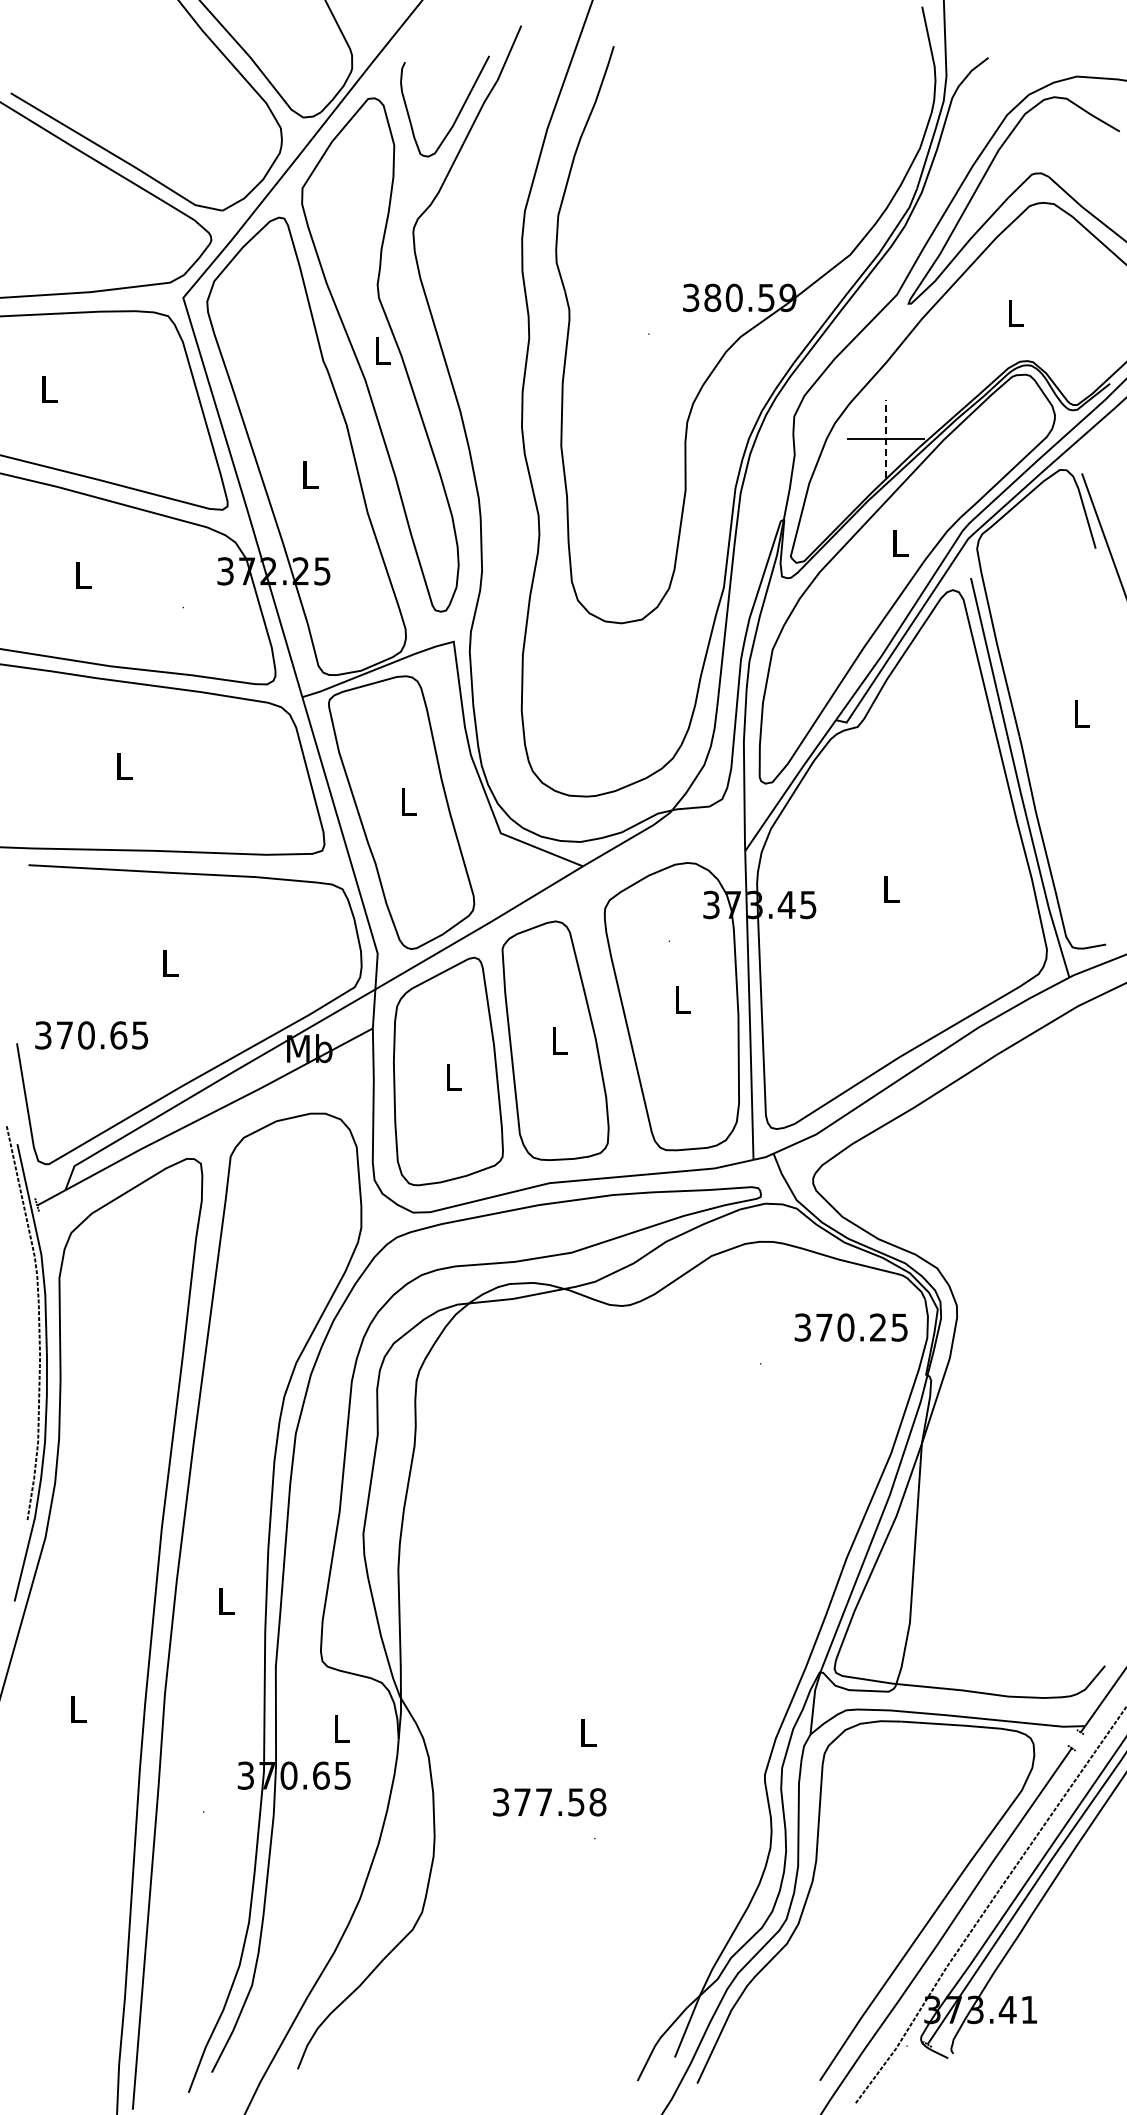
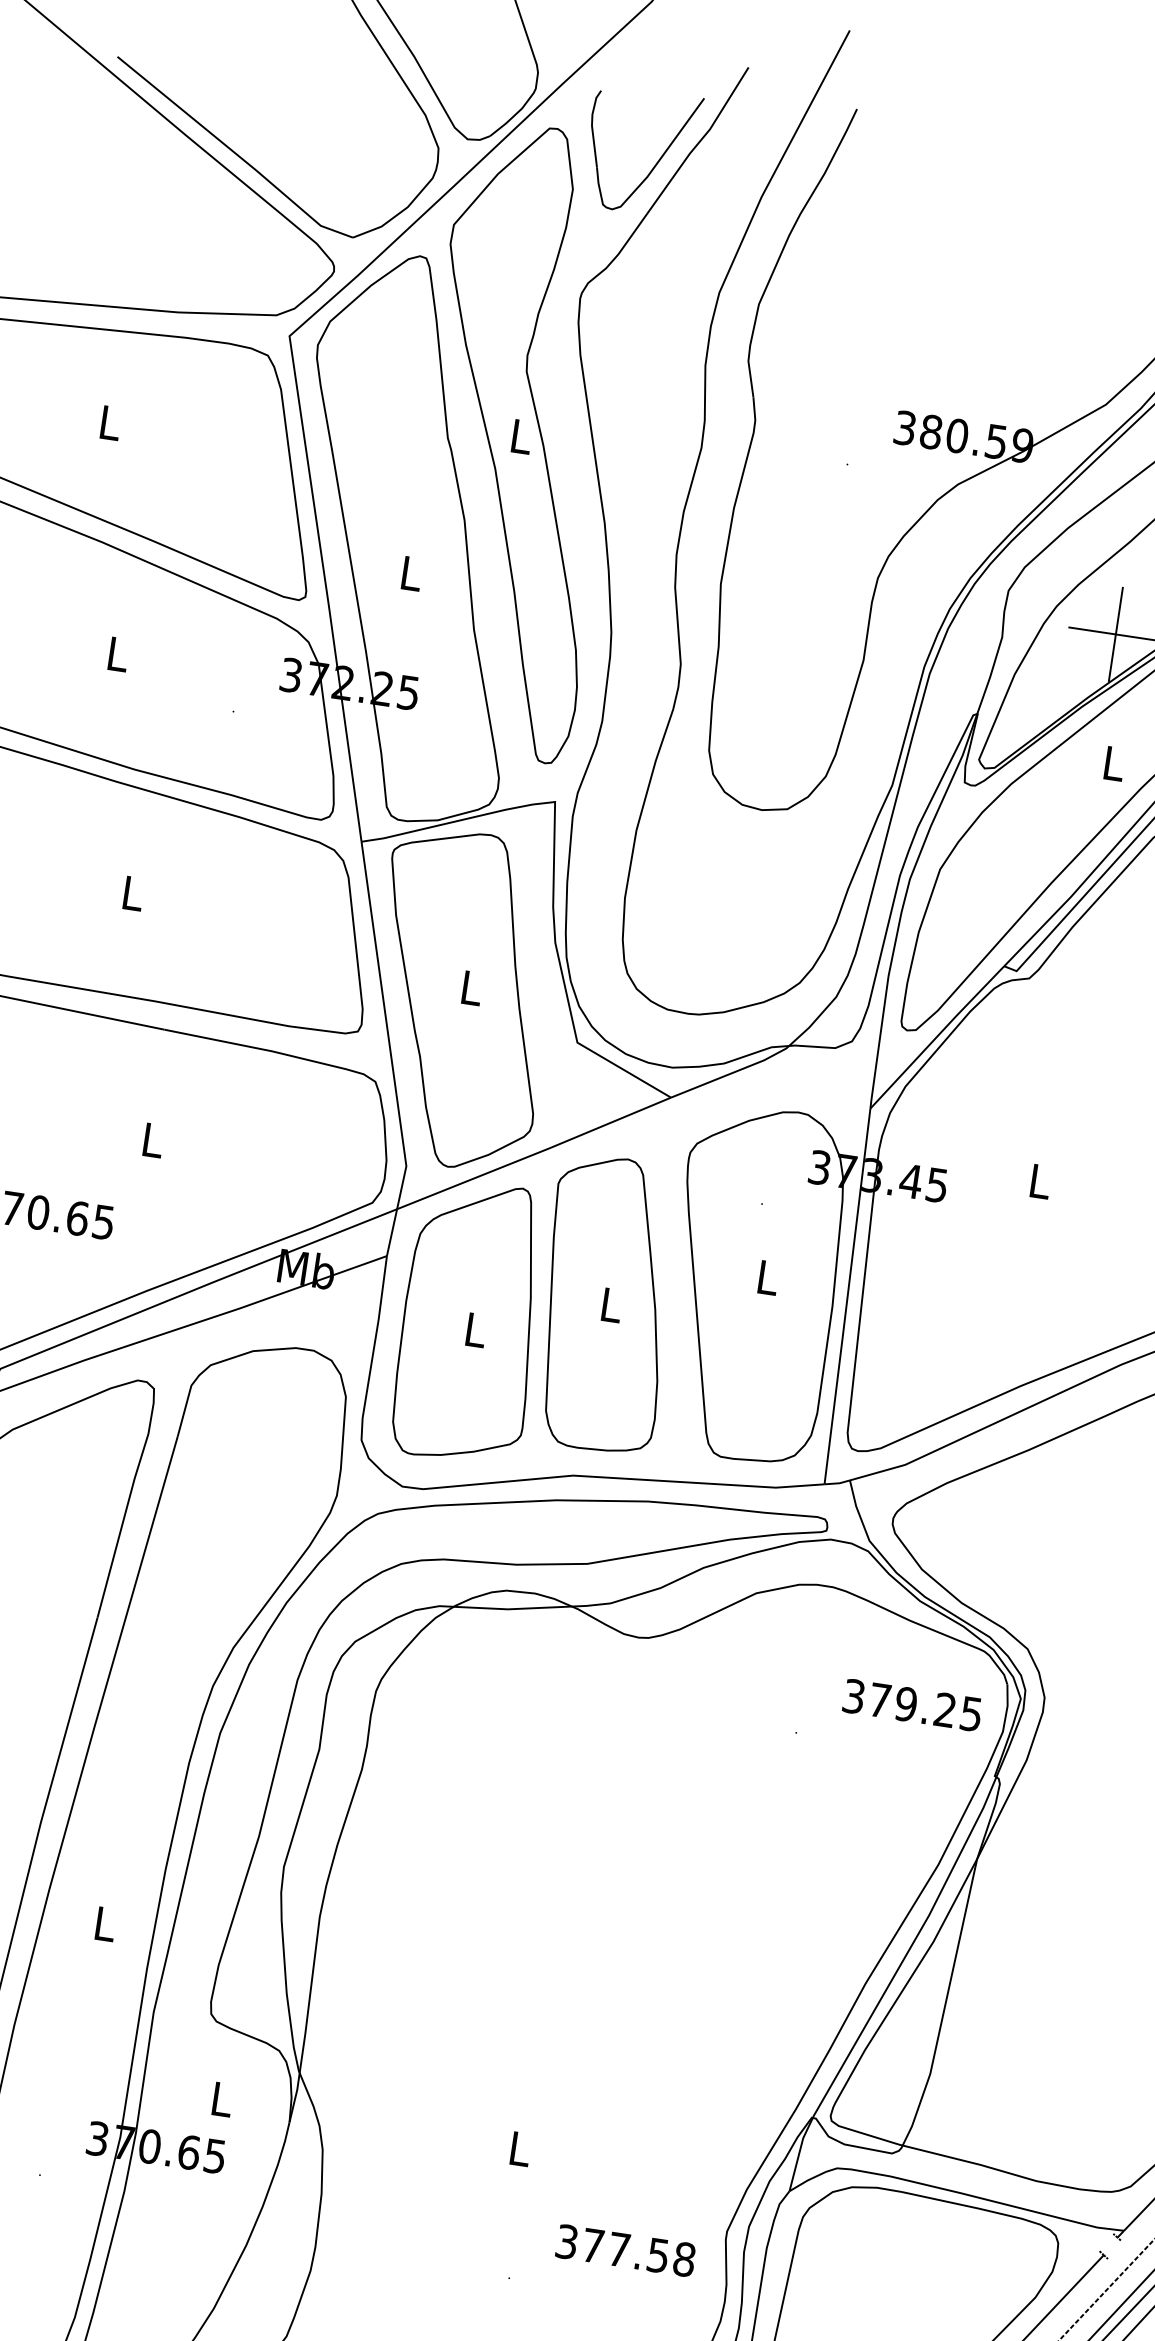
line: (886, 438) -> (1116, 634), dashed -> solid
text: (845, 1327) -> (905, 1704), 370.25 -> 379.25
text: (549, 1802) -> (625, 2250), moved

